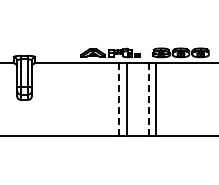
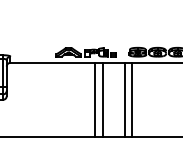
line: (119, 99) -> (95, 99), dashed -> solid
line: (148, 99) -> (124, 99), dashed -> solid

